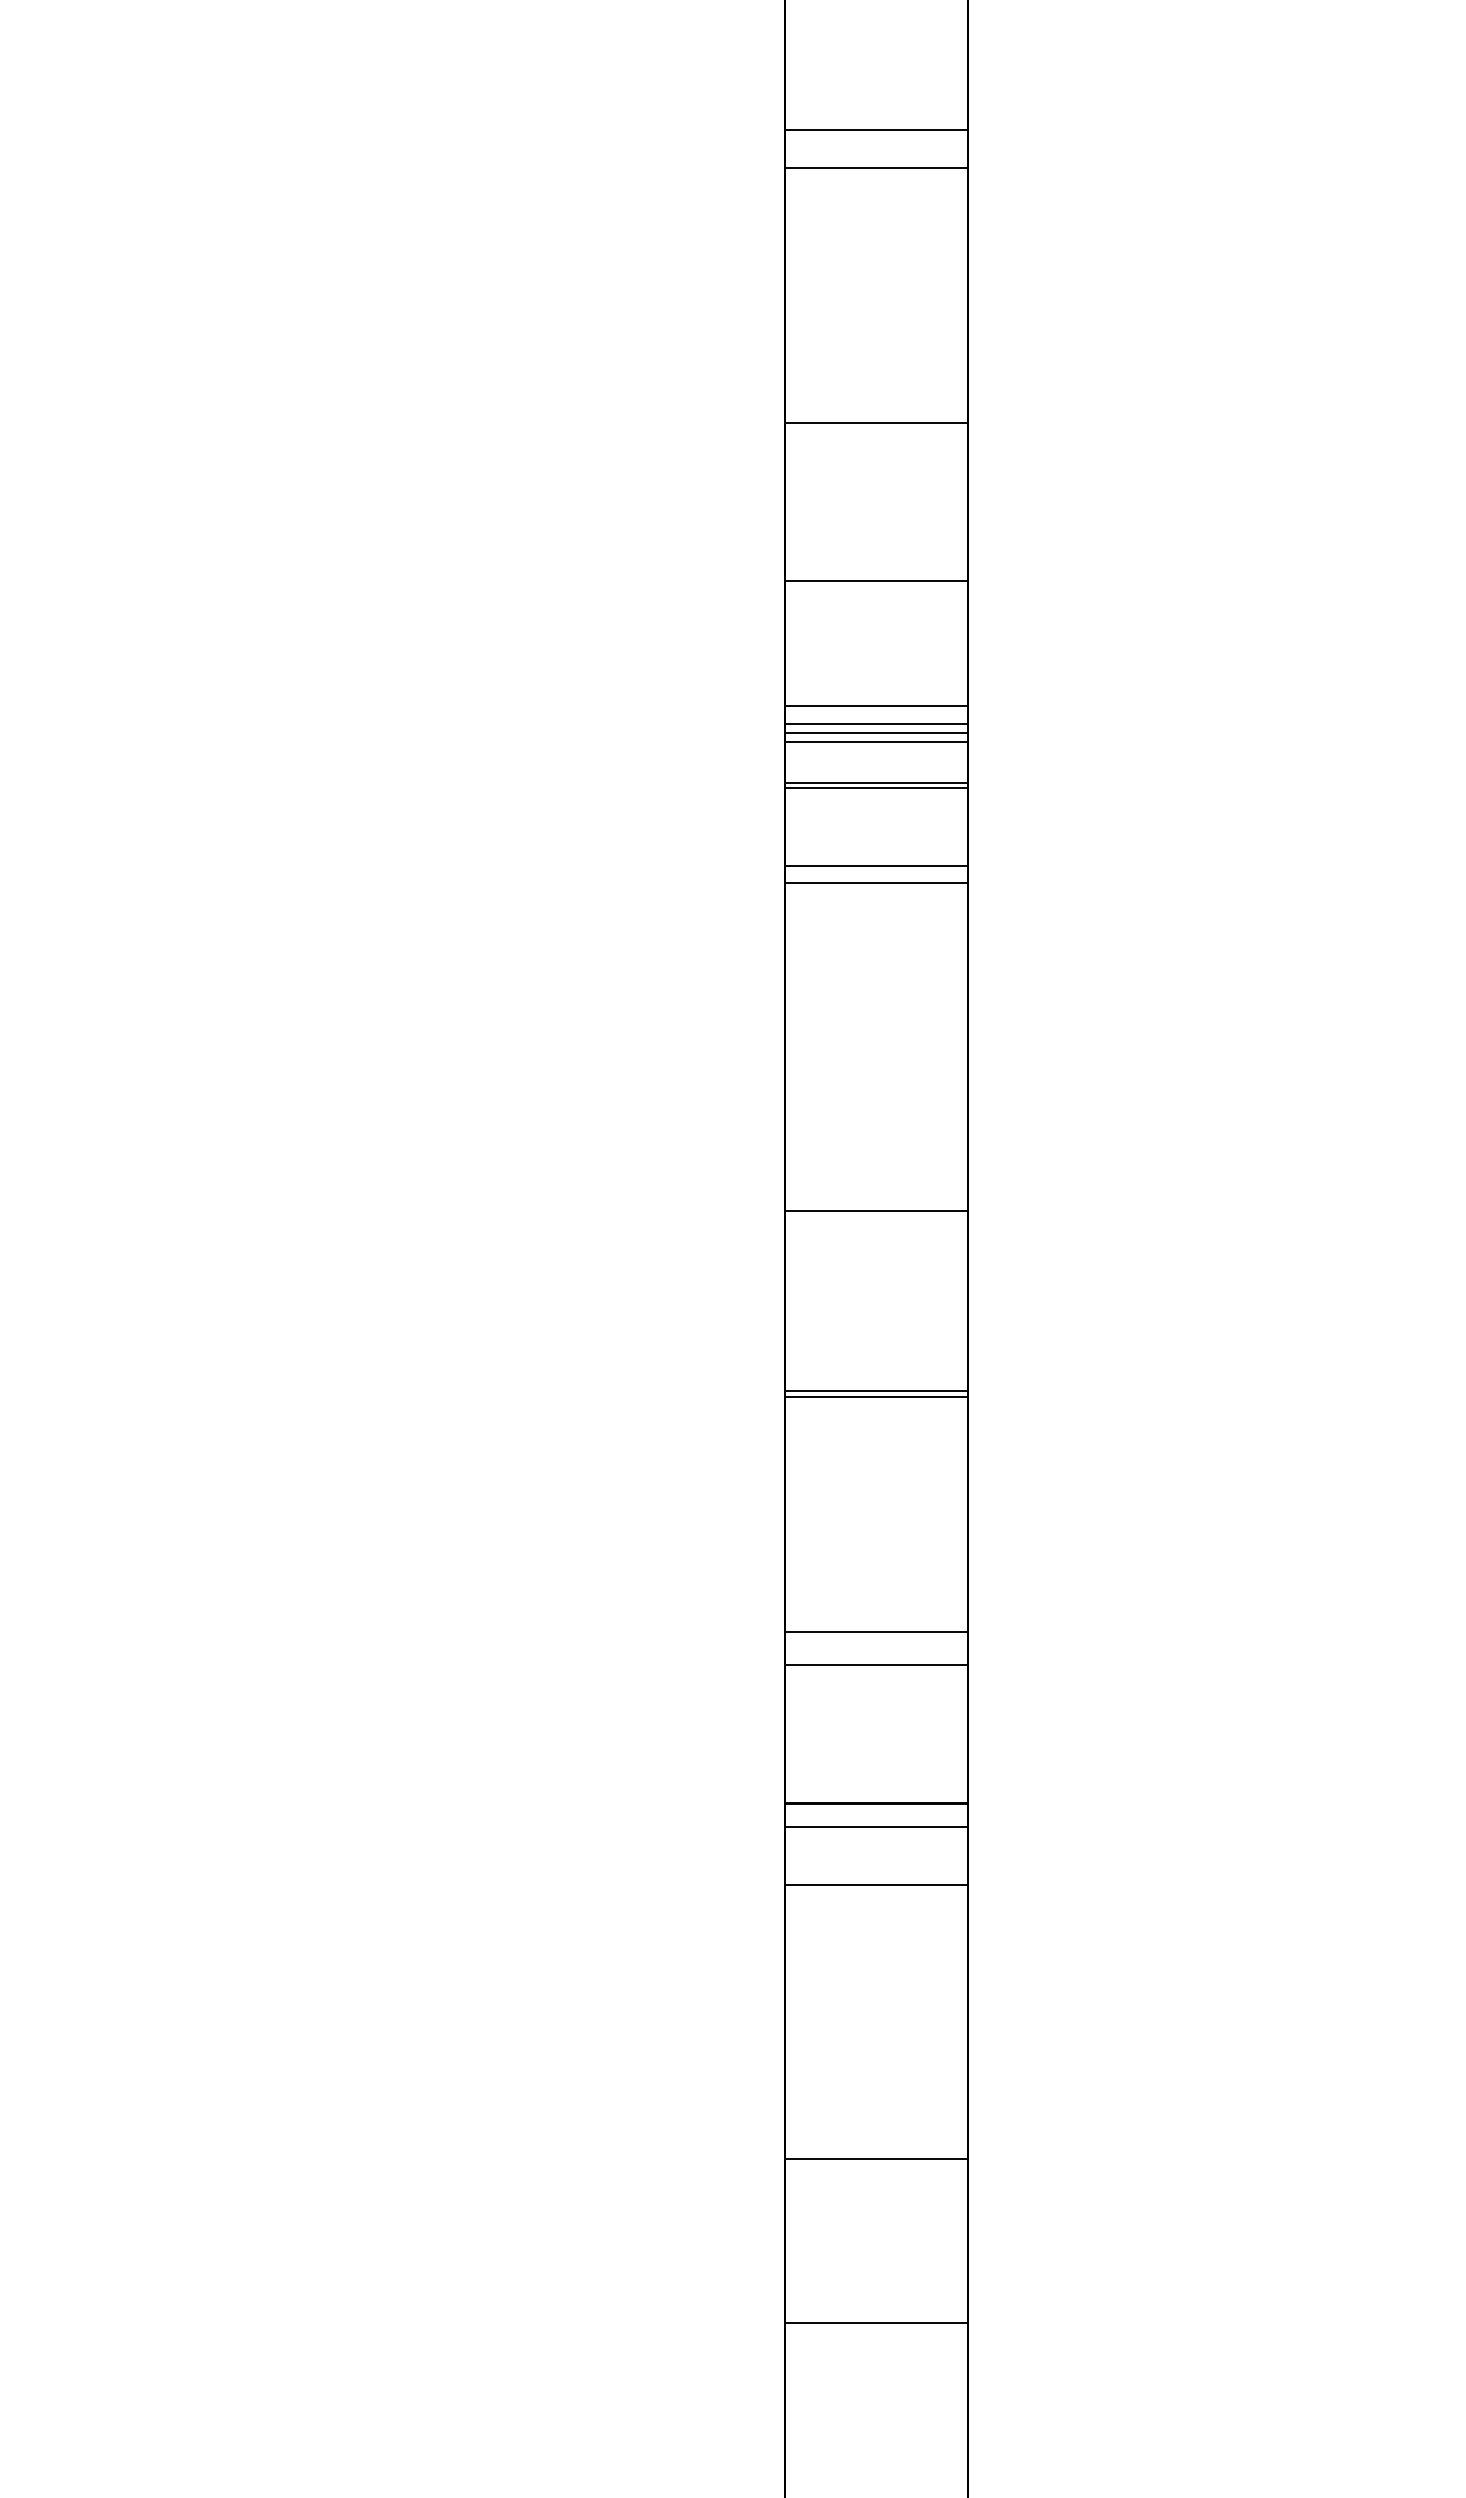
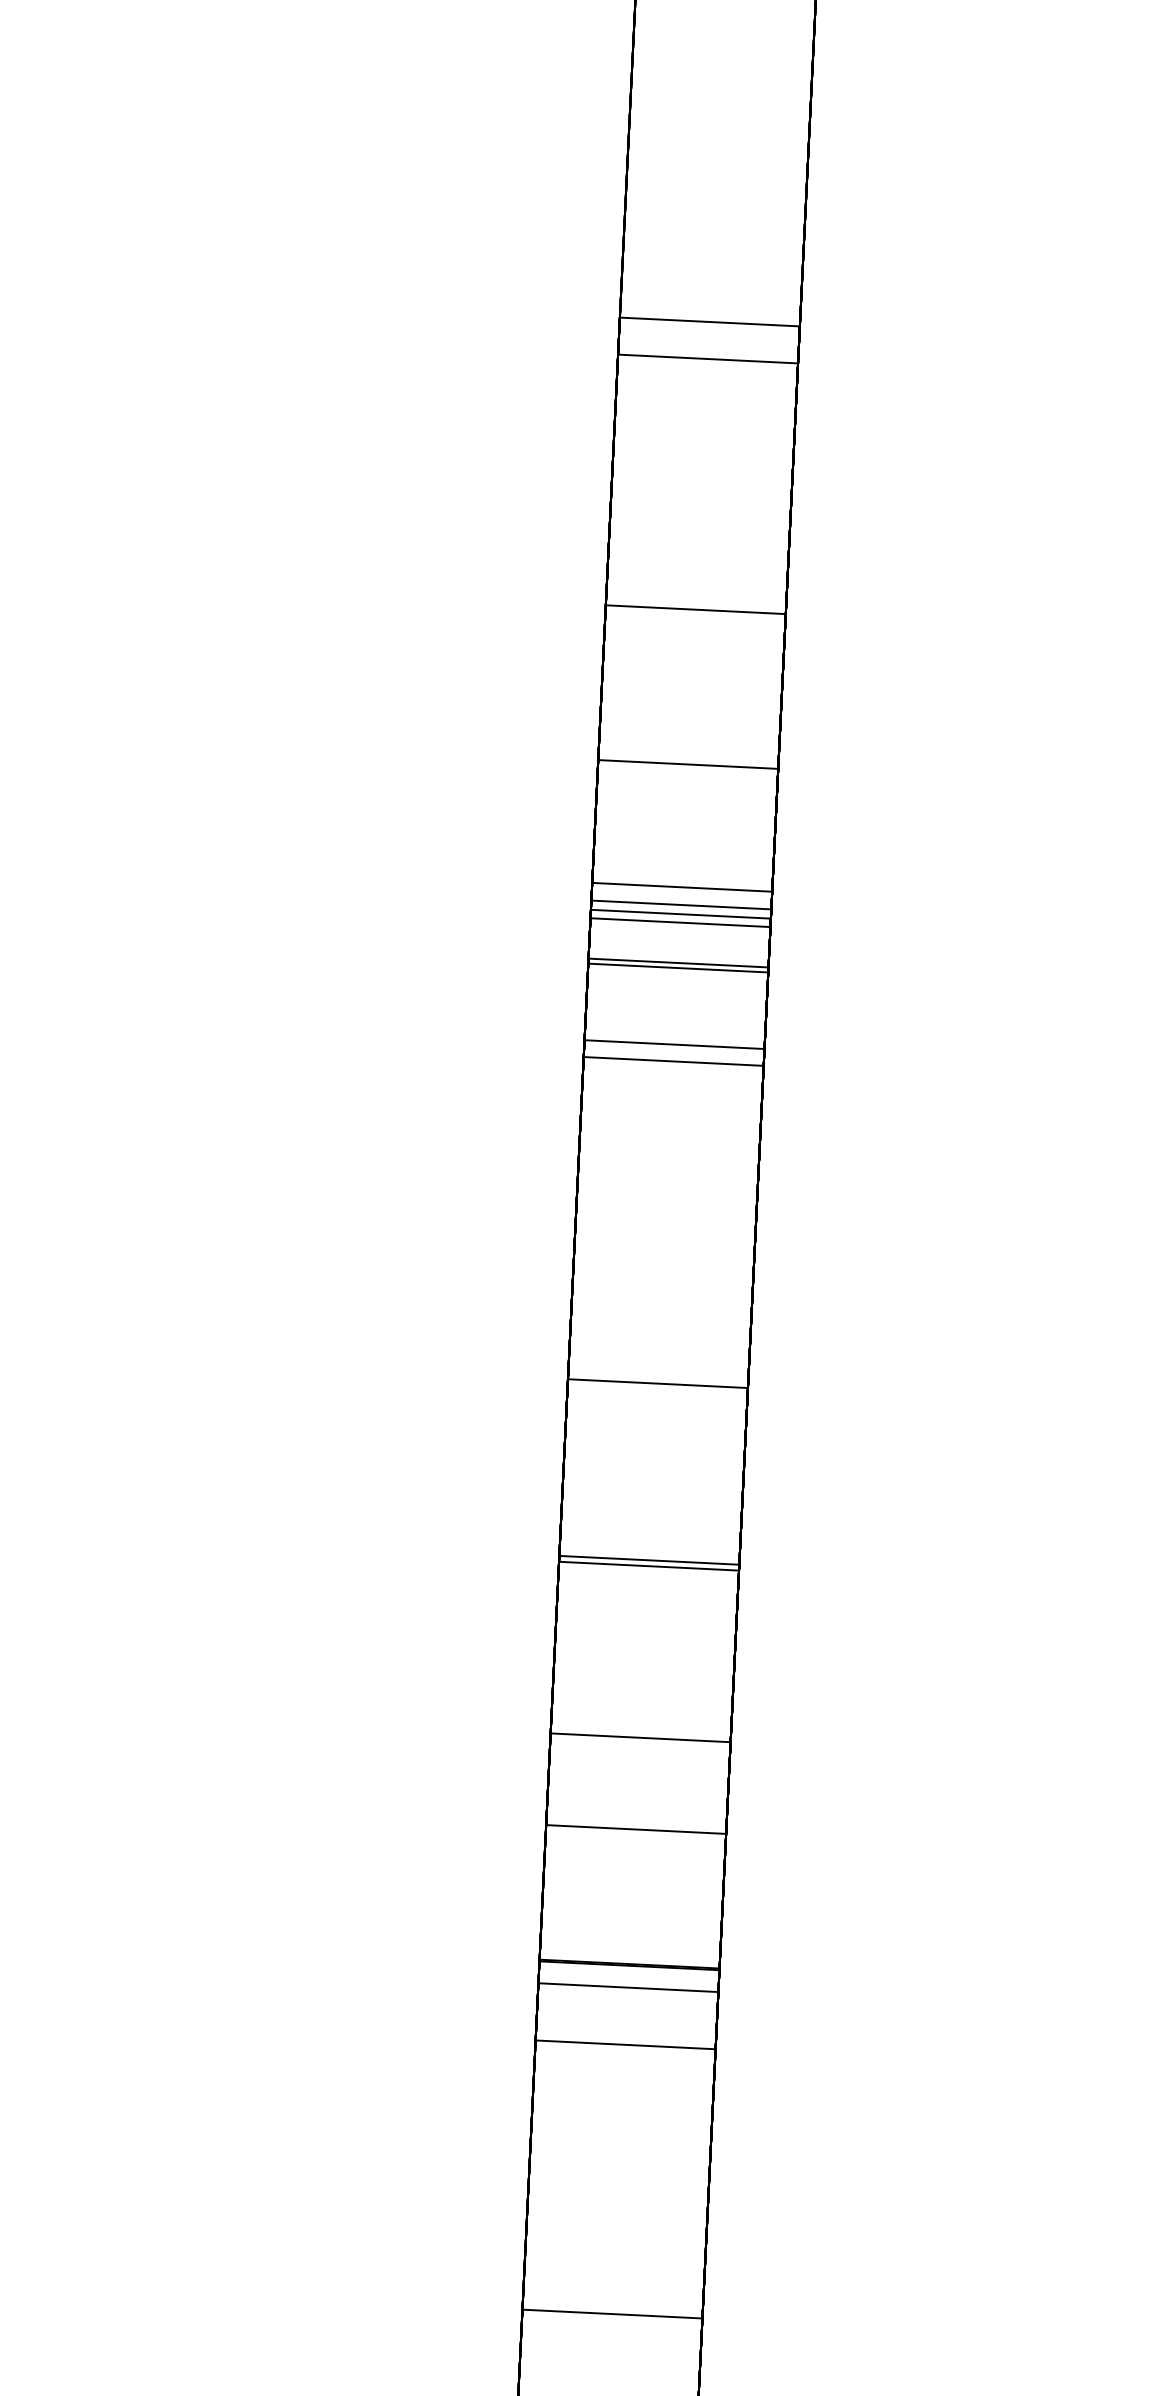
line: (875, 1632) -> (639, 1738), moved

